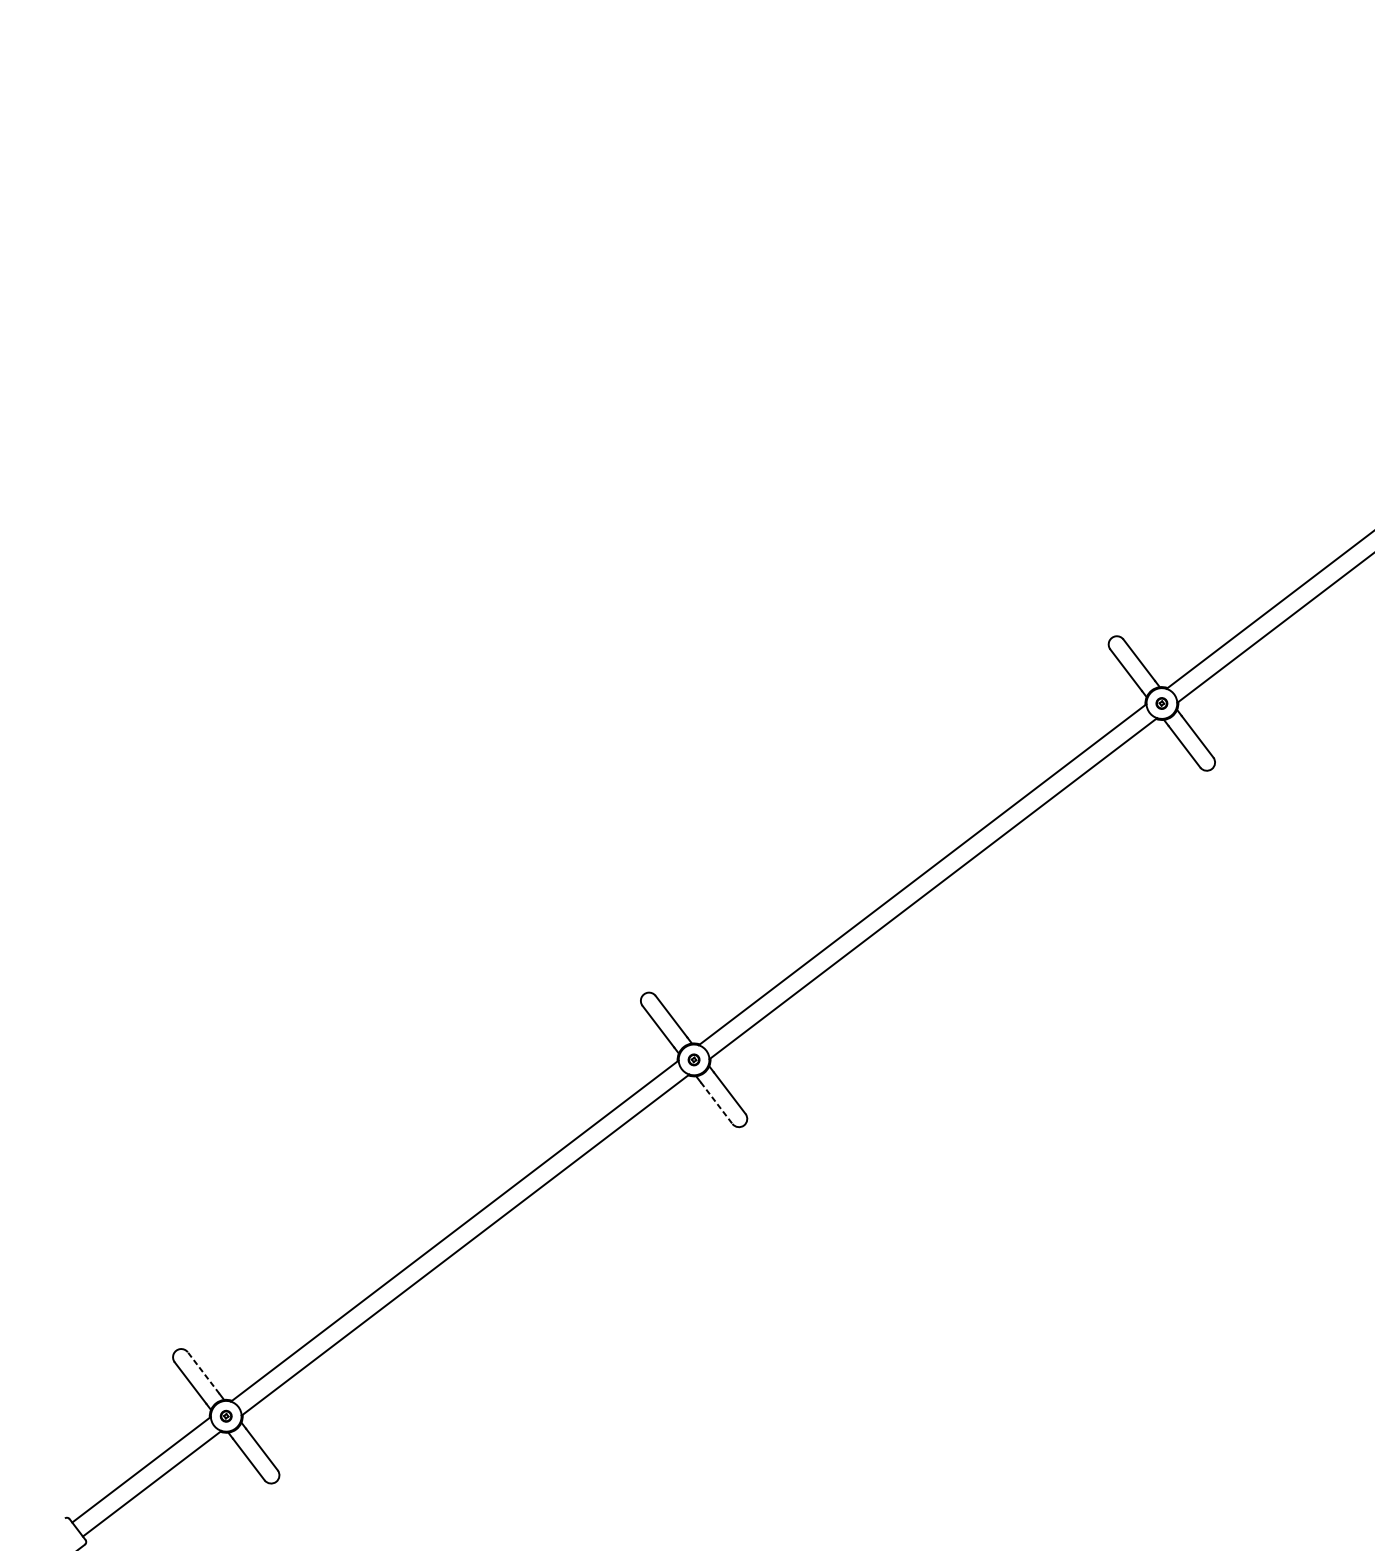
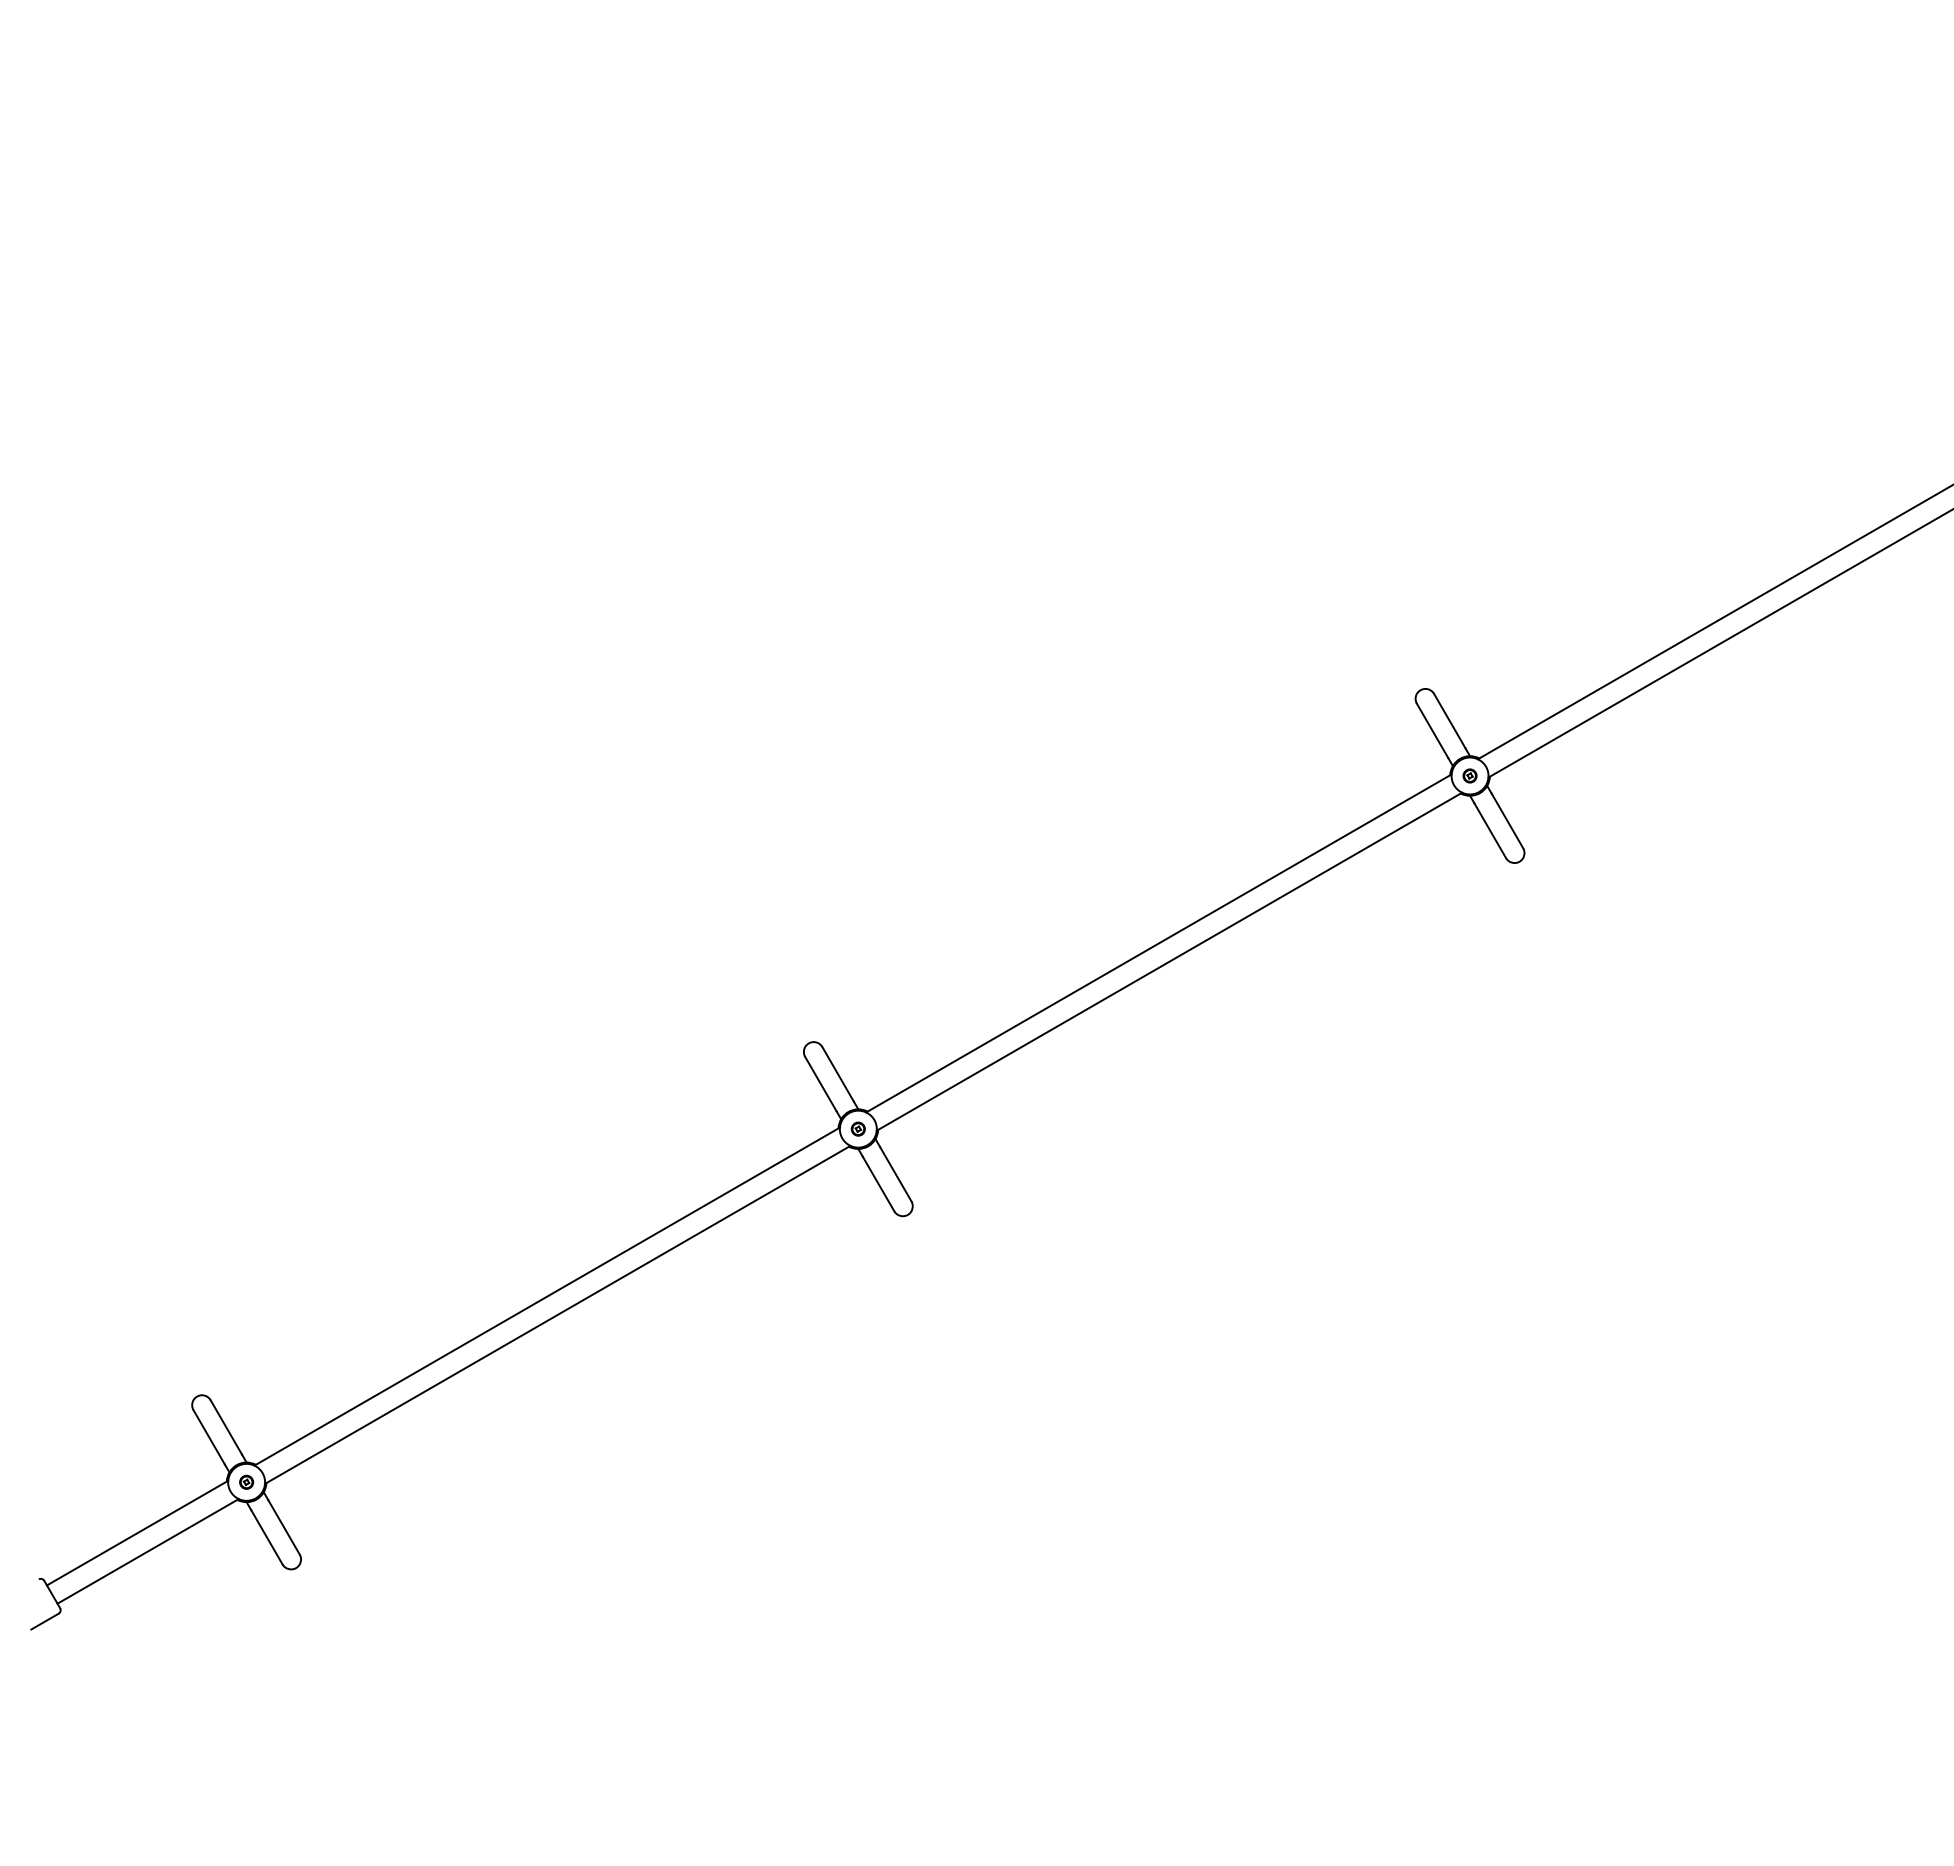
line: (716, 1103) -> (878, 1184), dashed -> solid
line: (203, 1372) -> (226, 1426), dashed -> solid

